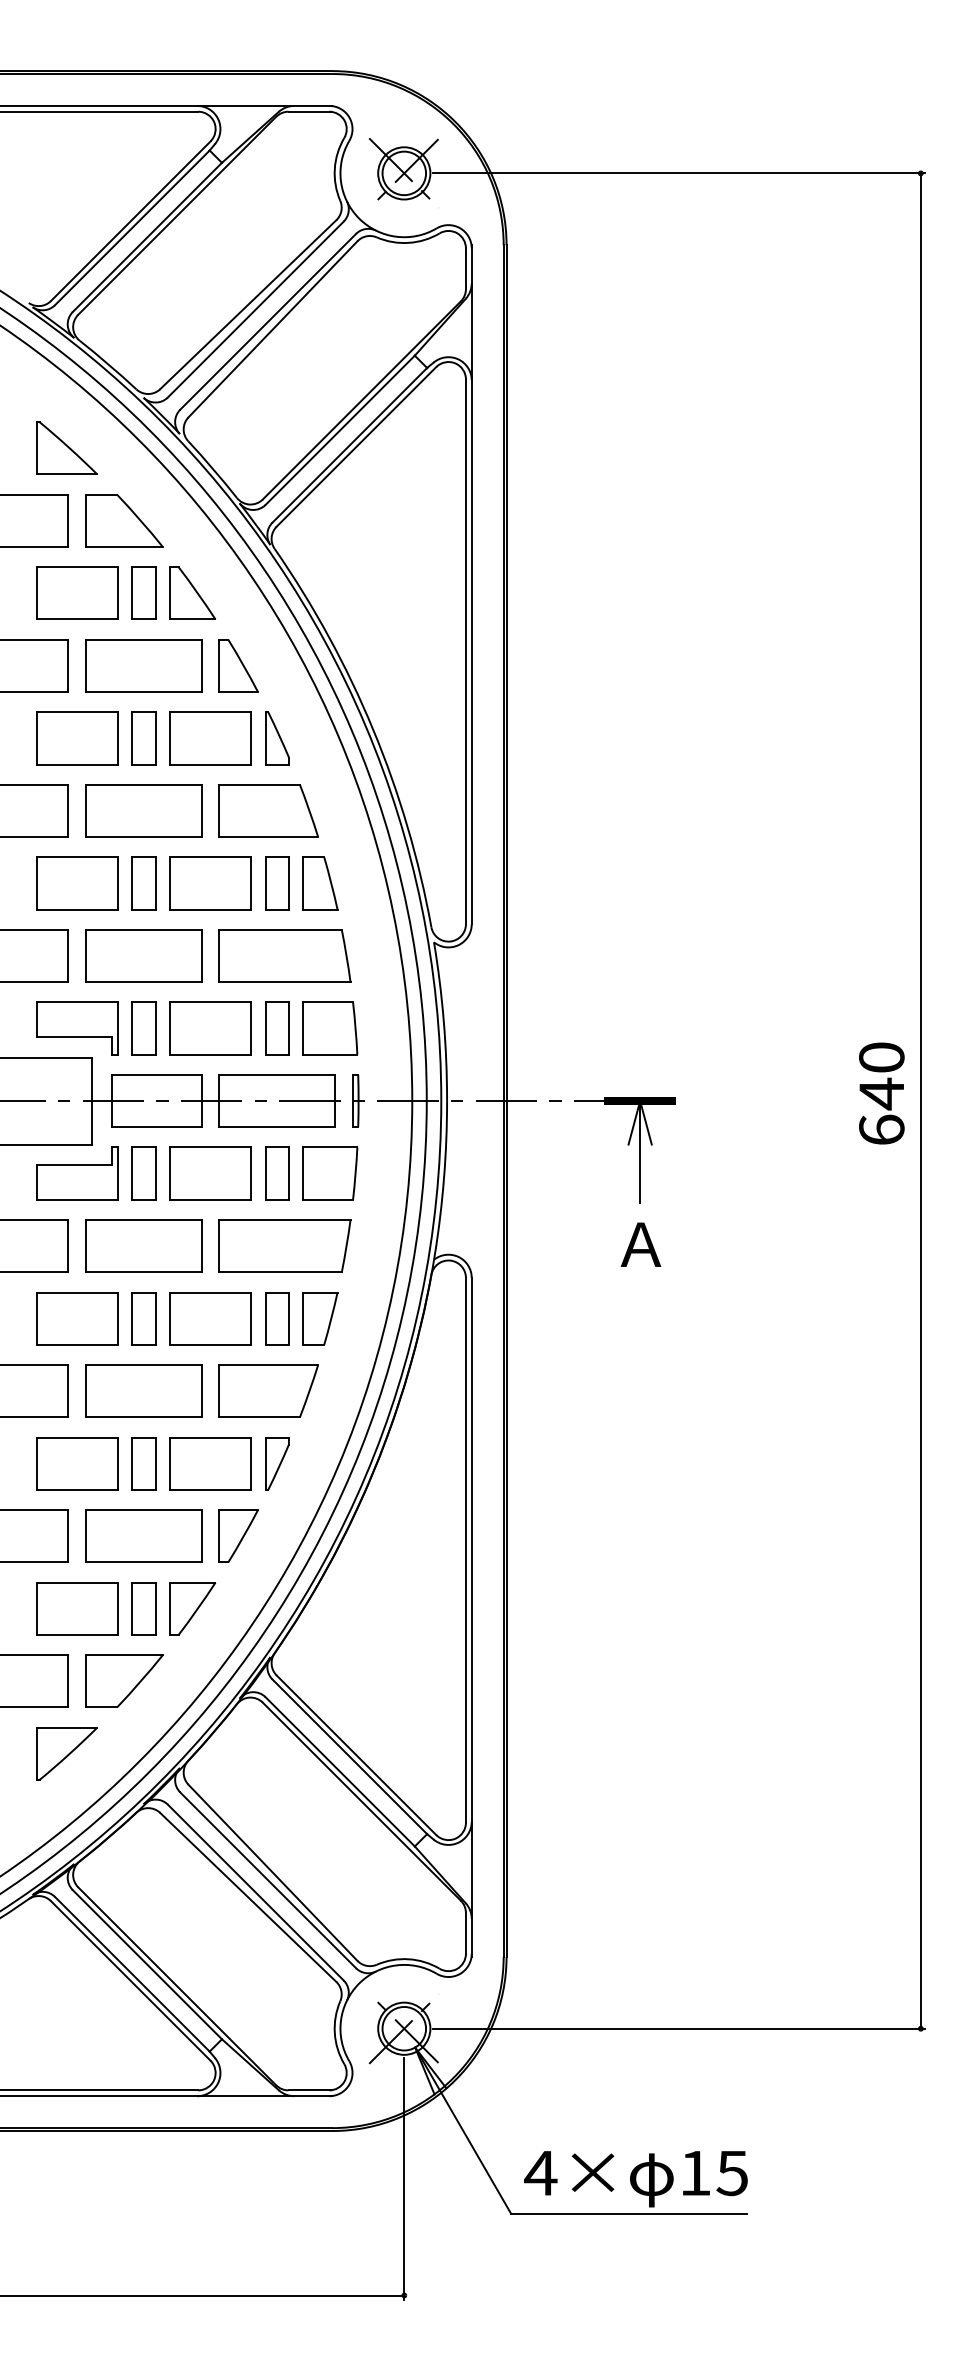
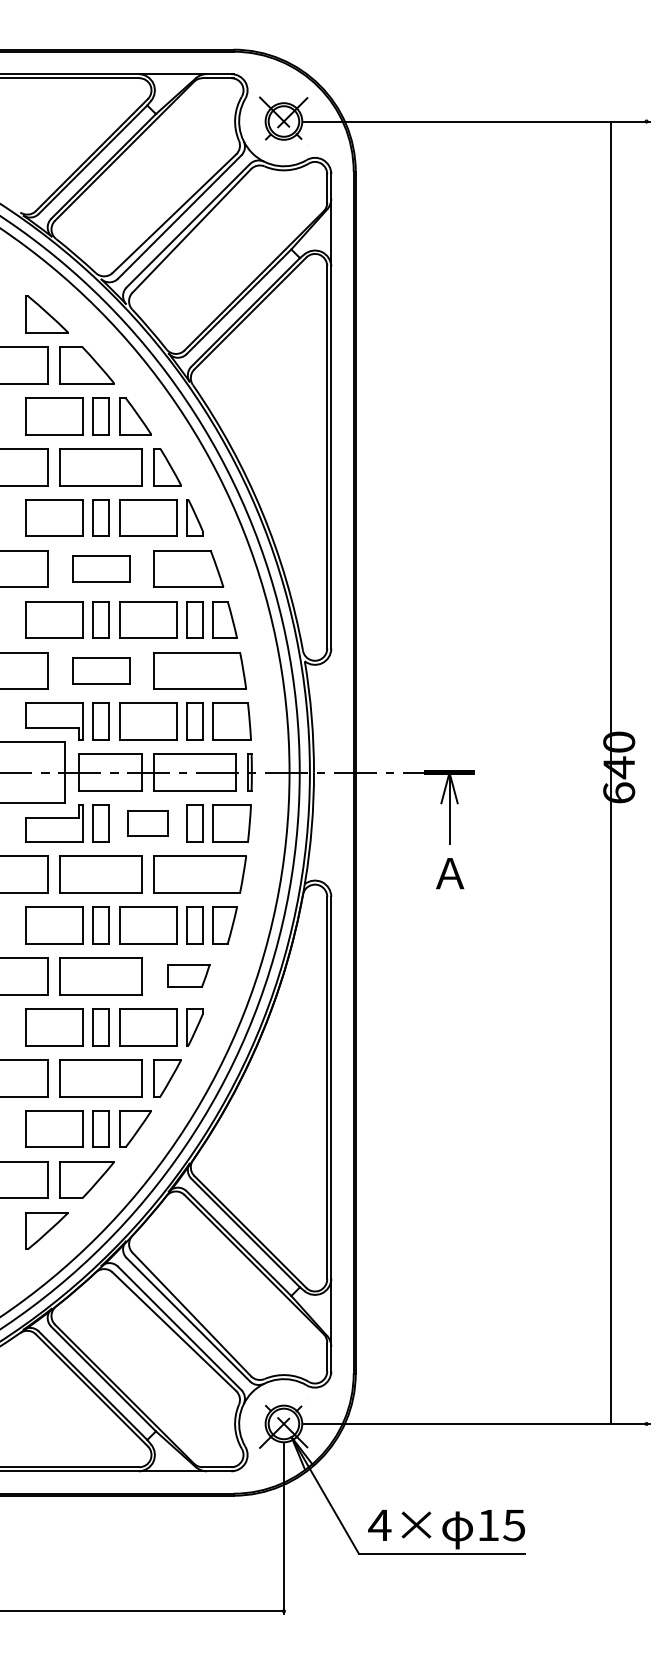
part: (143, 810) -> (100, 568), size x0.7
part: (143, 955) -> (100, 670), size x0.7
line: (920, 1100) -> (611, 772), moved
part: (210, 1173) -> (147, 823), size x0.7
part: (268, 1390) -> (188, 975), size x0.6

